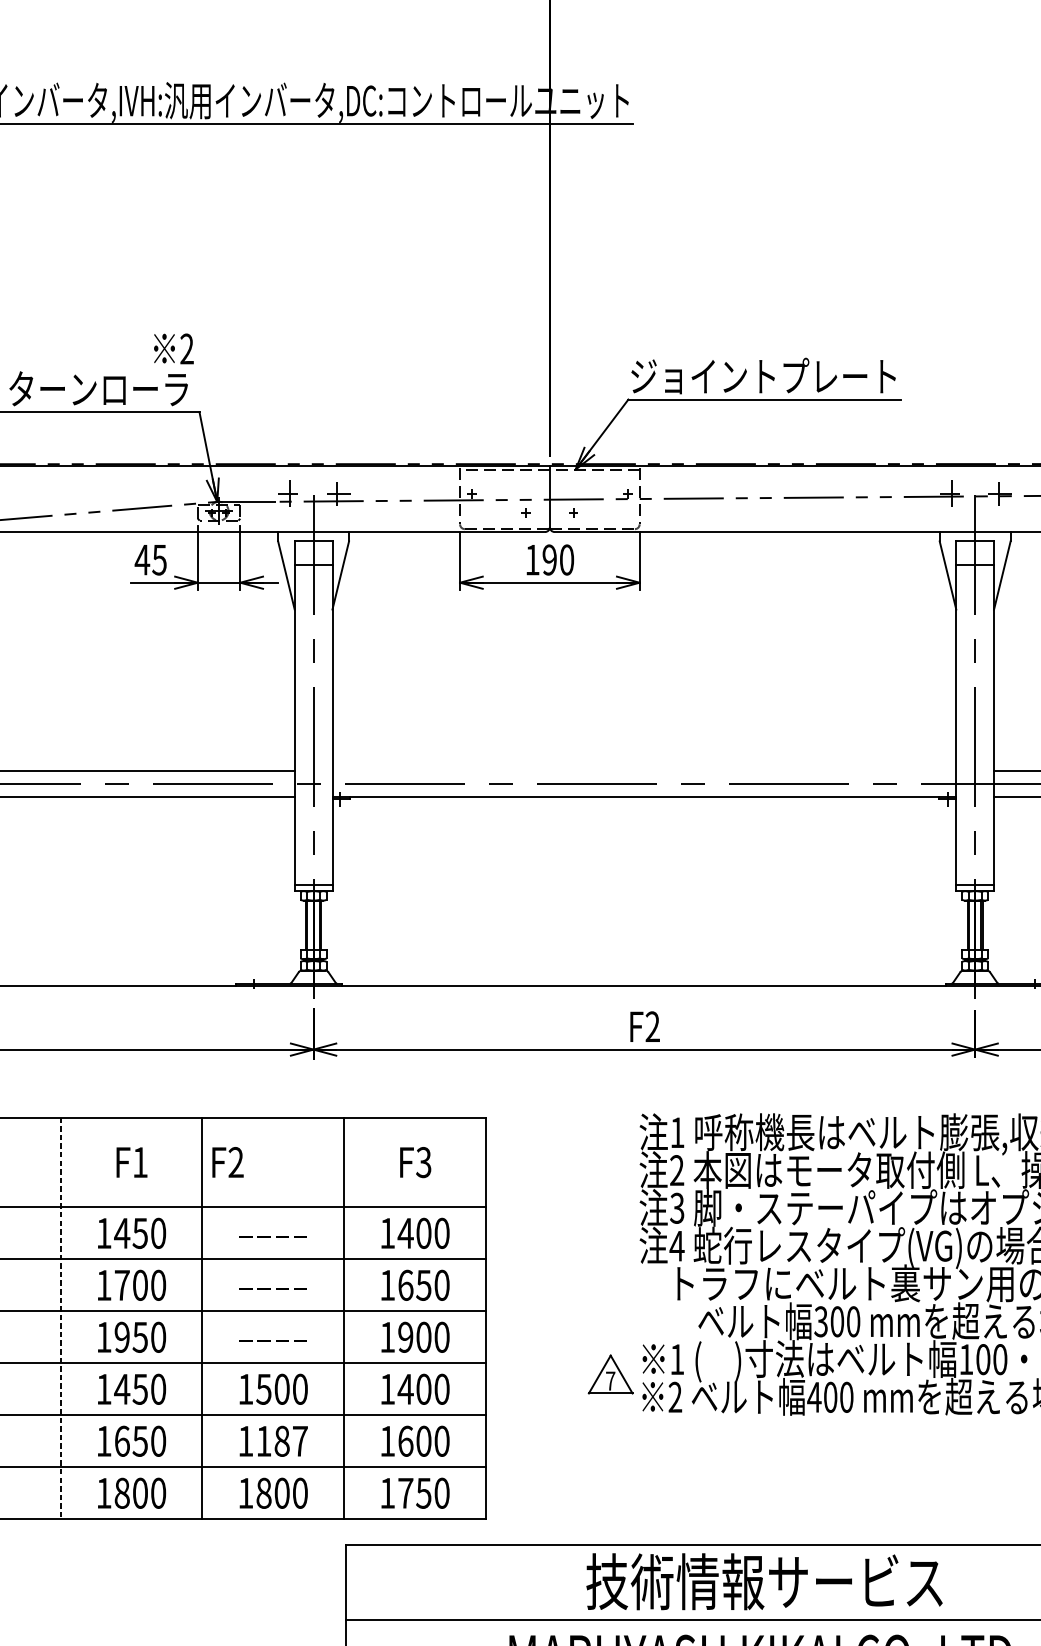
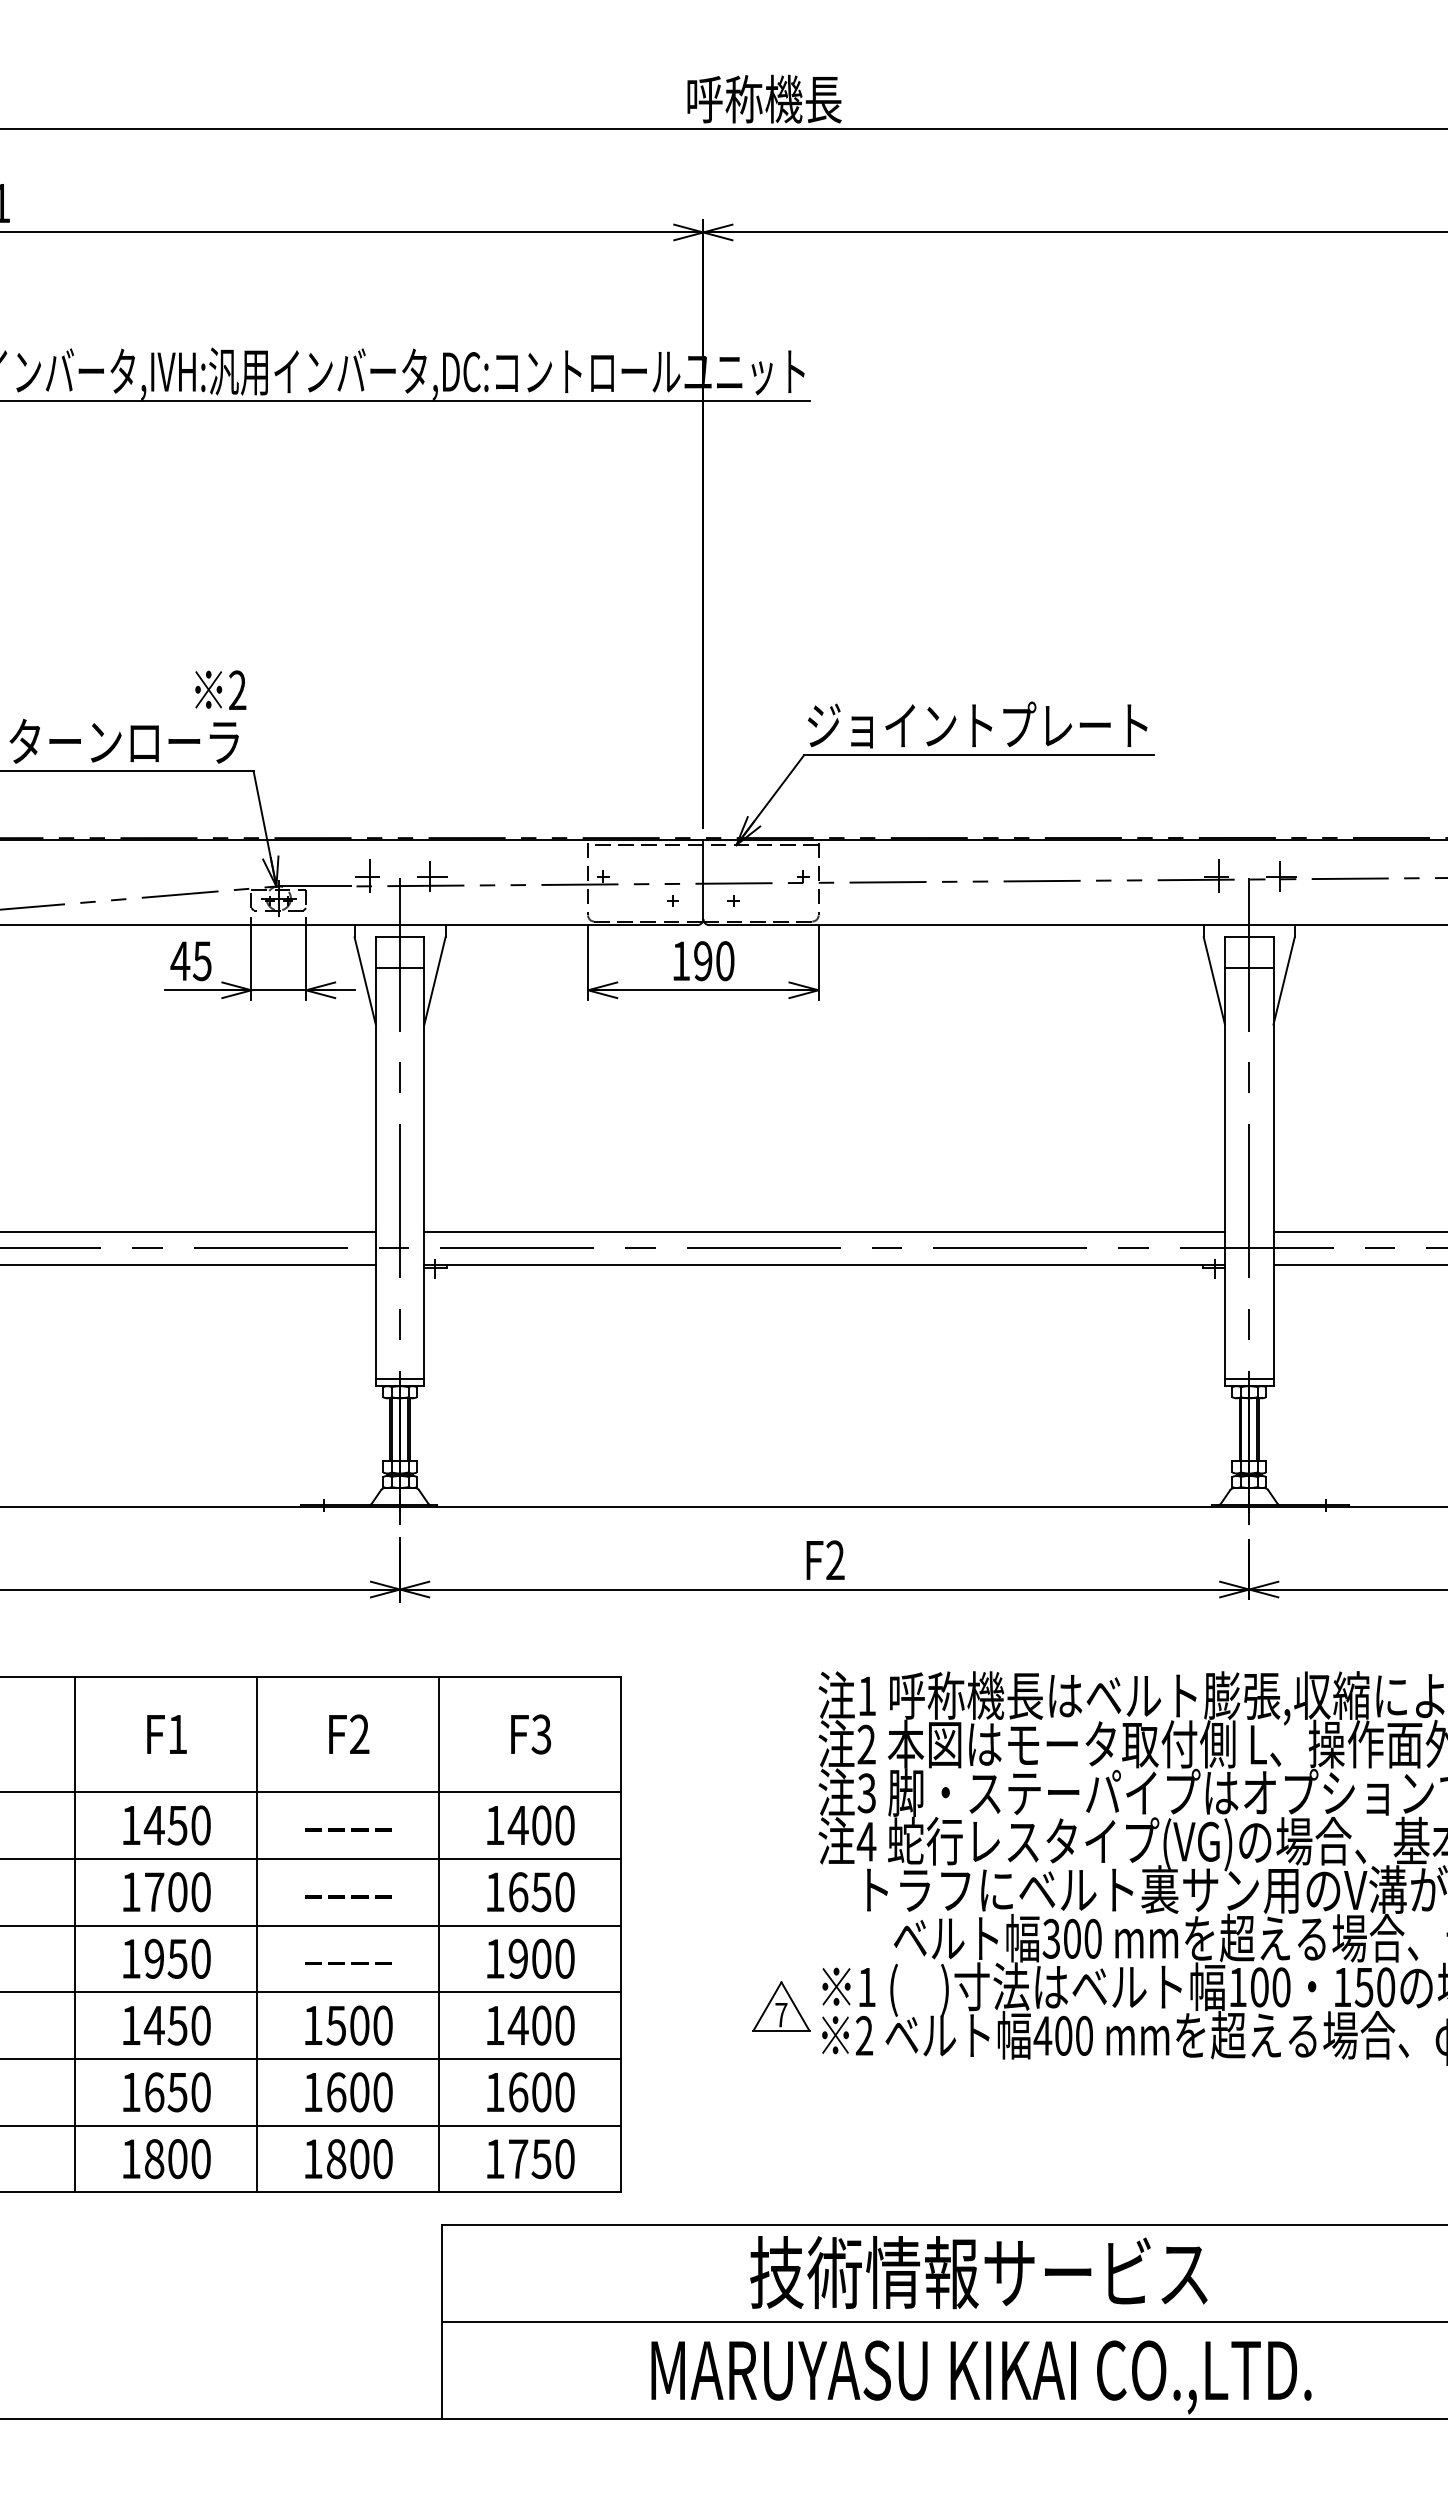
line: (644, 770) -> (824, 1231), added
text: (228, 1161) -> (349, 1733), moved
line: (60, 1318) -> (75, 1934), dashed -> solid
text: (281, 1441) -> (359, 2092), 1187 -> 1600

